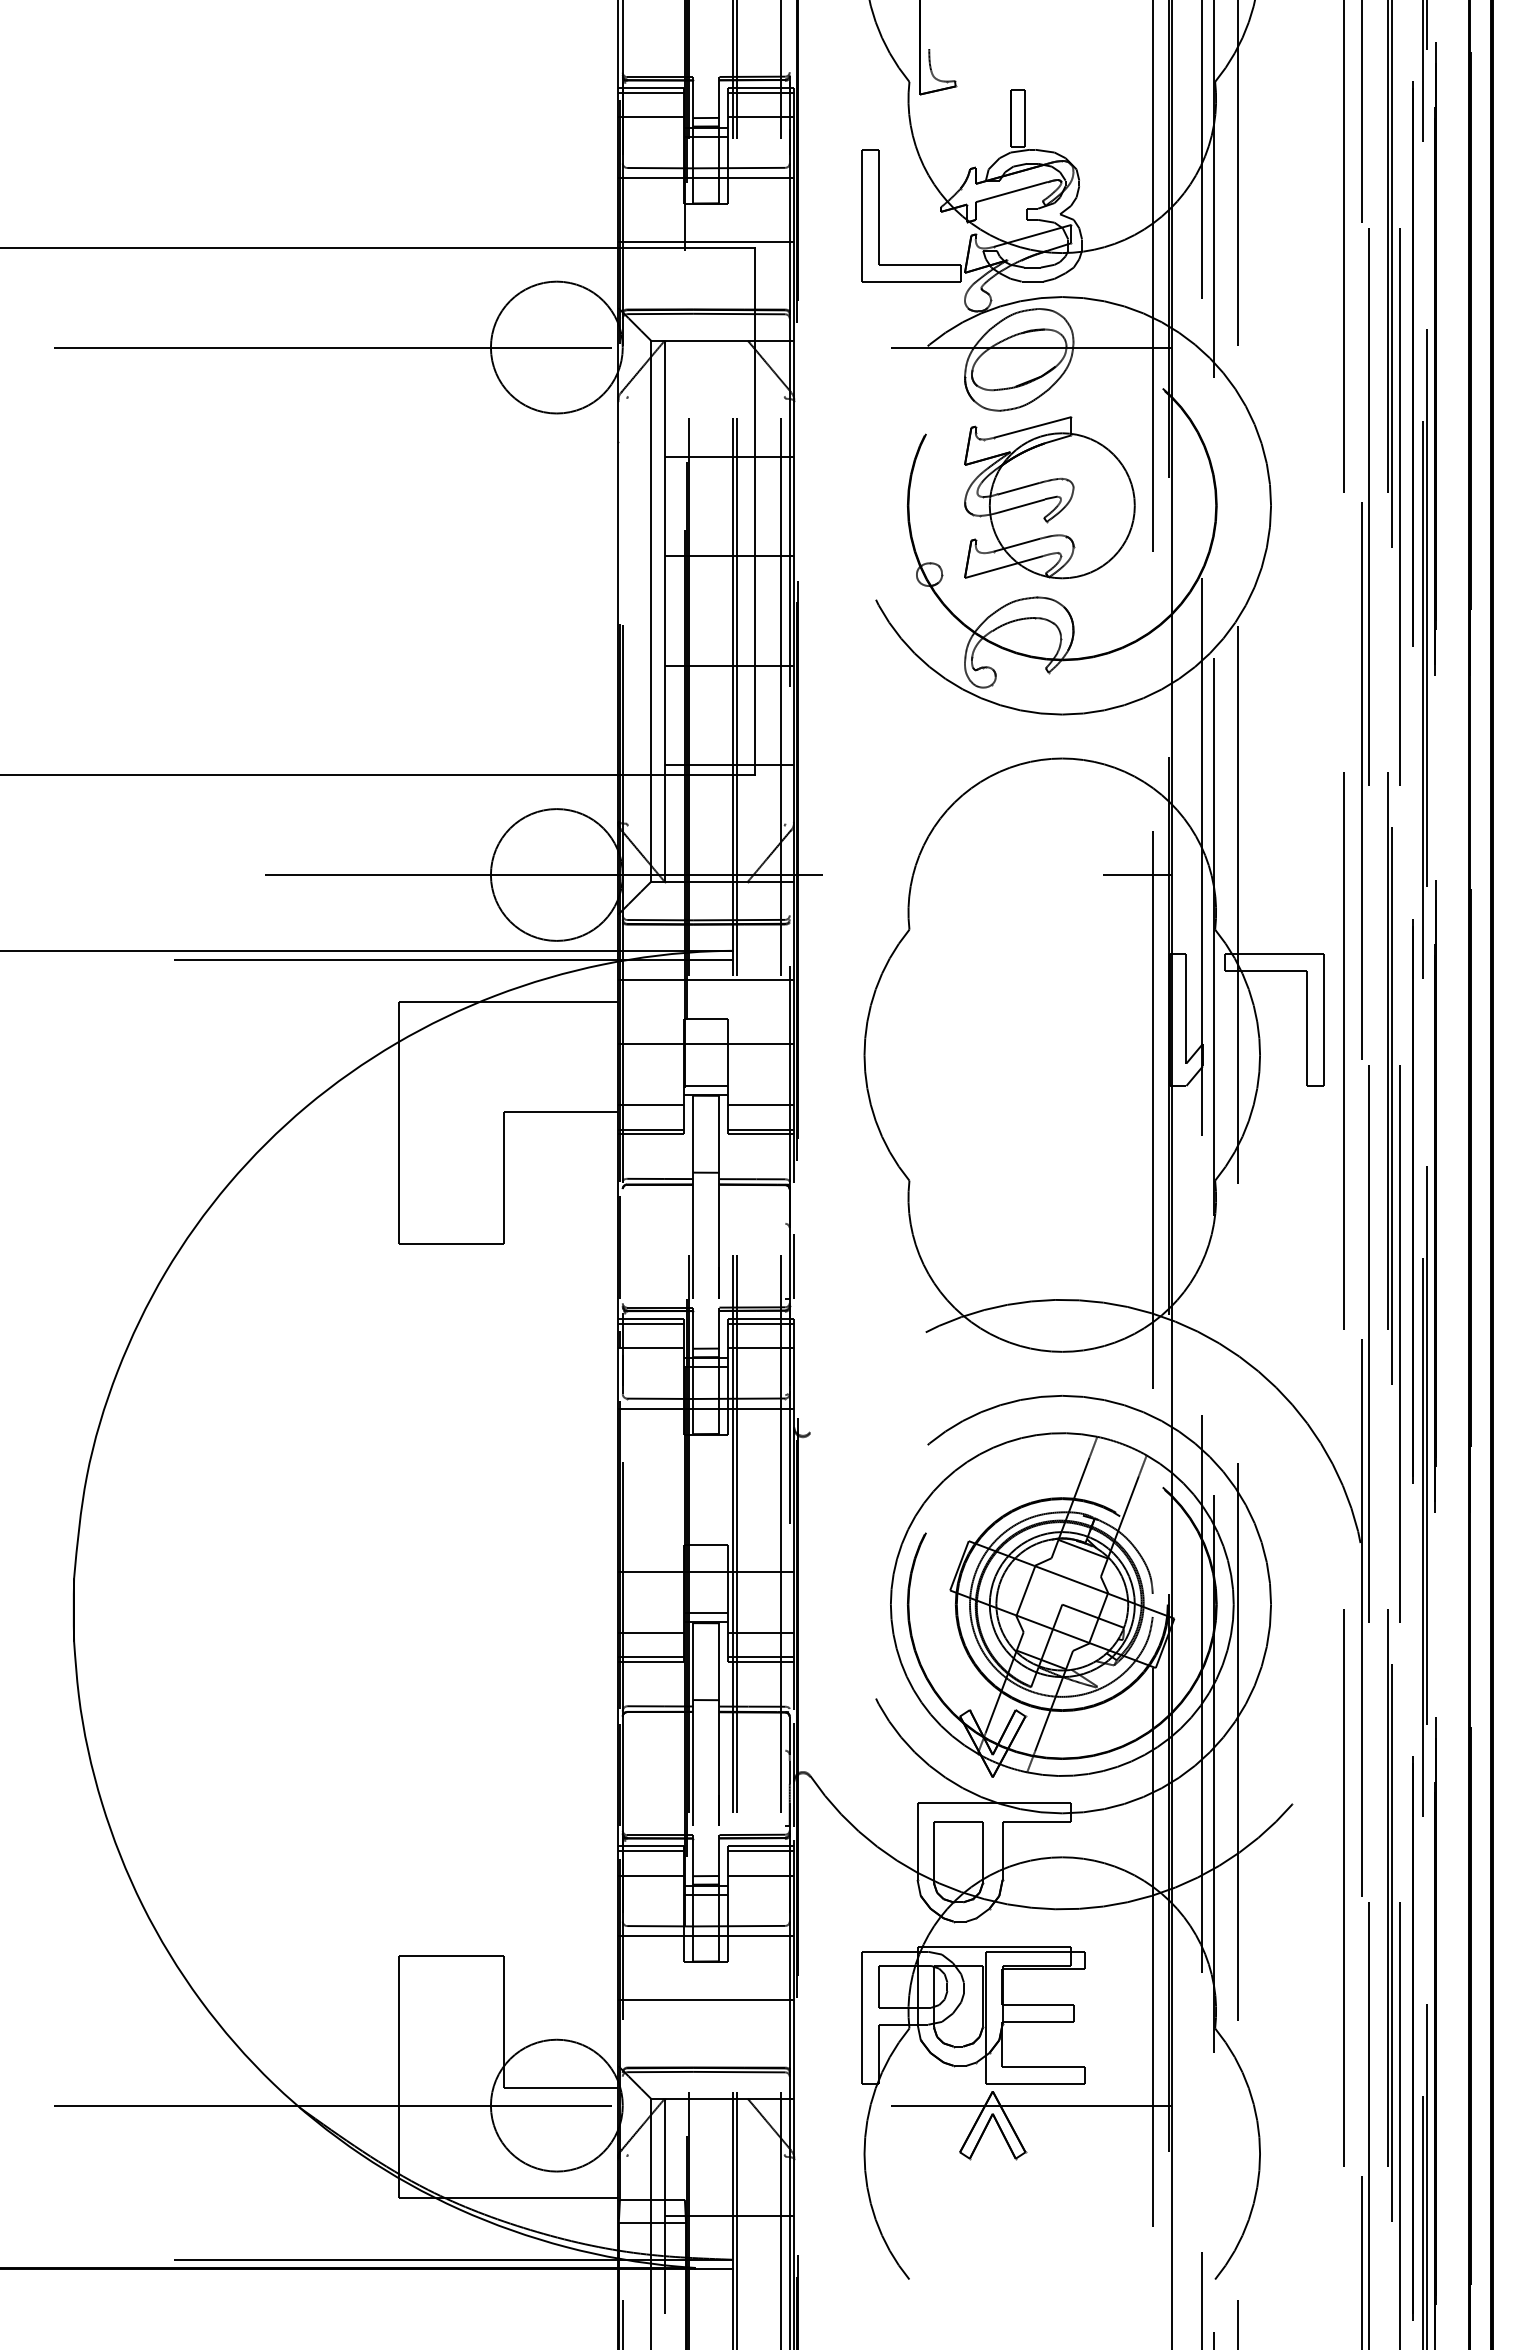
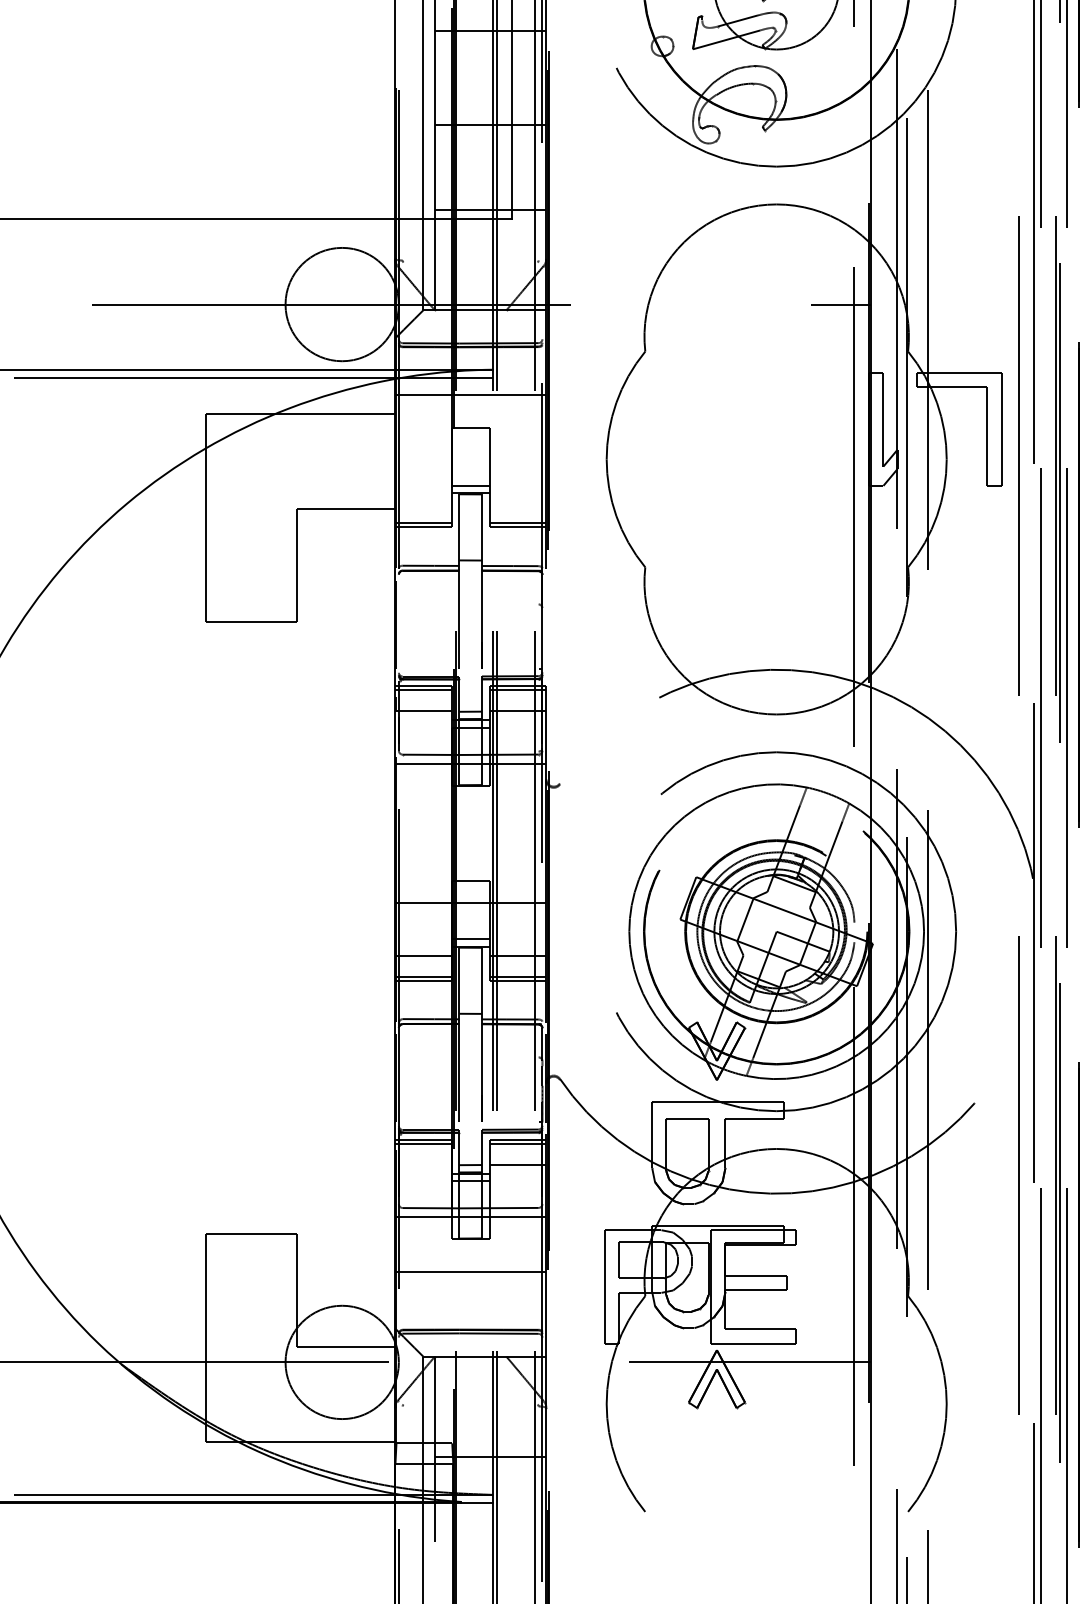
line: (706, 1044) -> (470, 450), removed
line: (651, 1105) -> (423, 502), removed
line: (761, 1105) -> (518, 502), removed
line: (794, 1266) -> (546, 641), removed
line: (651, 1875) -> (423, 1164), removed

